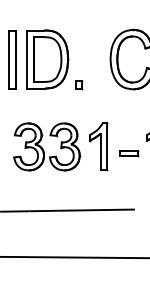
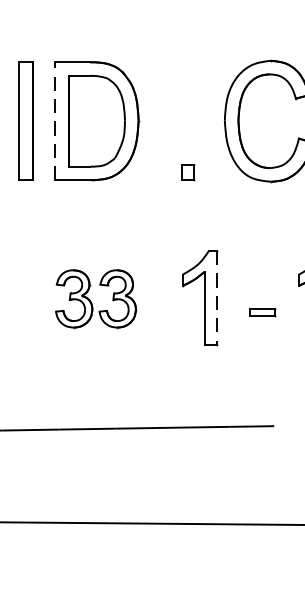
line: (27, 59) -> (55, 121), solid -> dashed
part: (79, 85) -> (188, 174), moved
part: (47, 146) -> (96, 297), size x0.6
line: (106, 147) -> (216, 300), solid -> dashed
part: (129, 153) -> (263, 312), size x0.7

